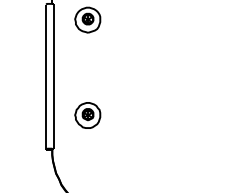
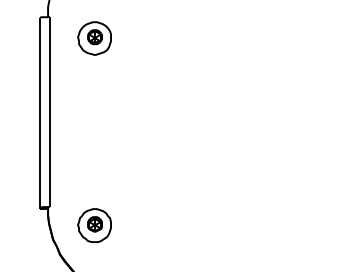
part: (87, 115) -> (94, 225), moved

